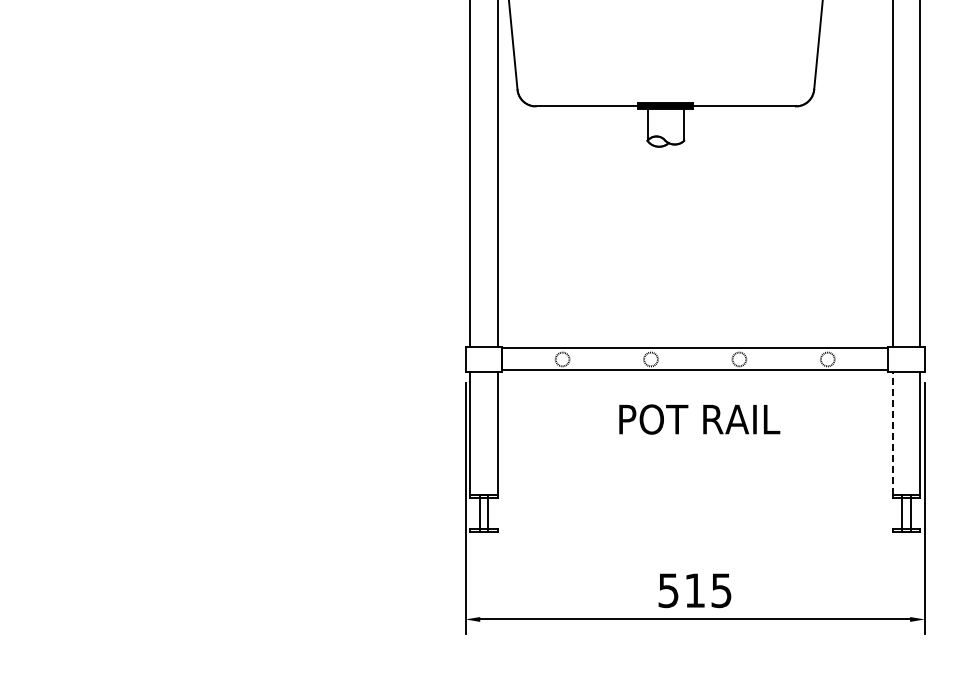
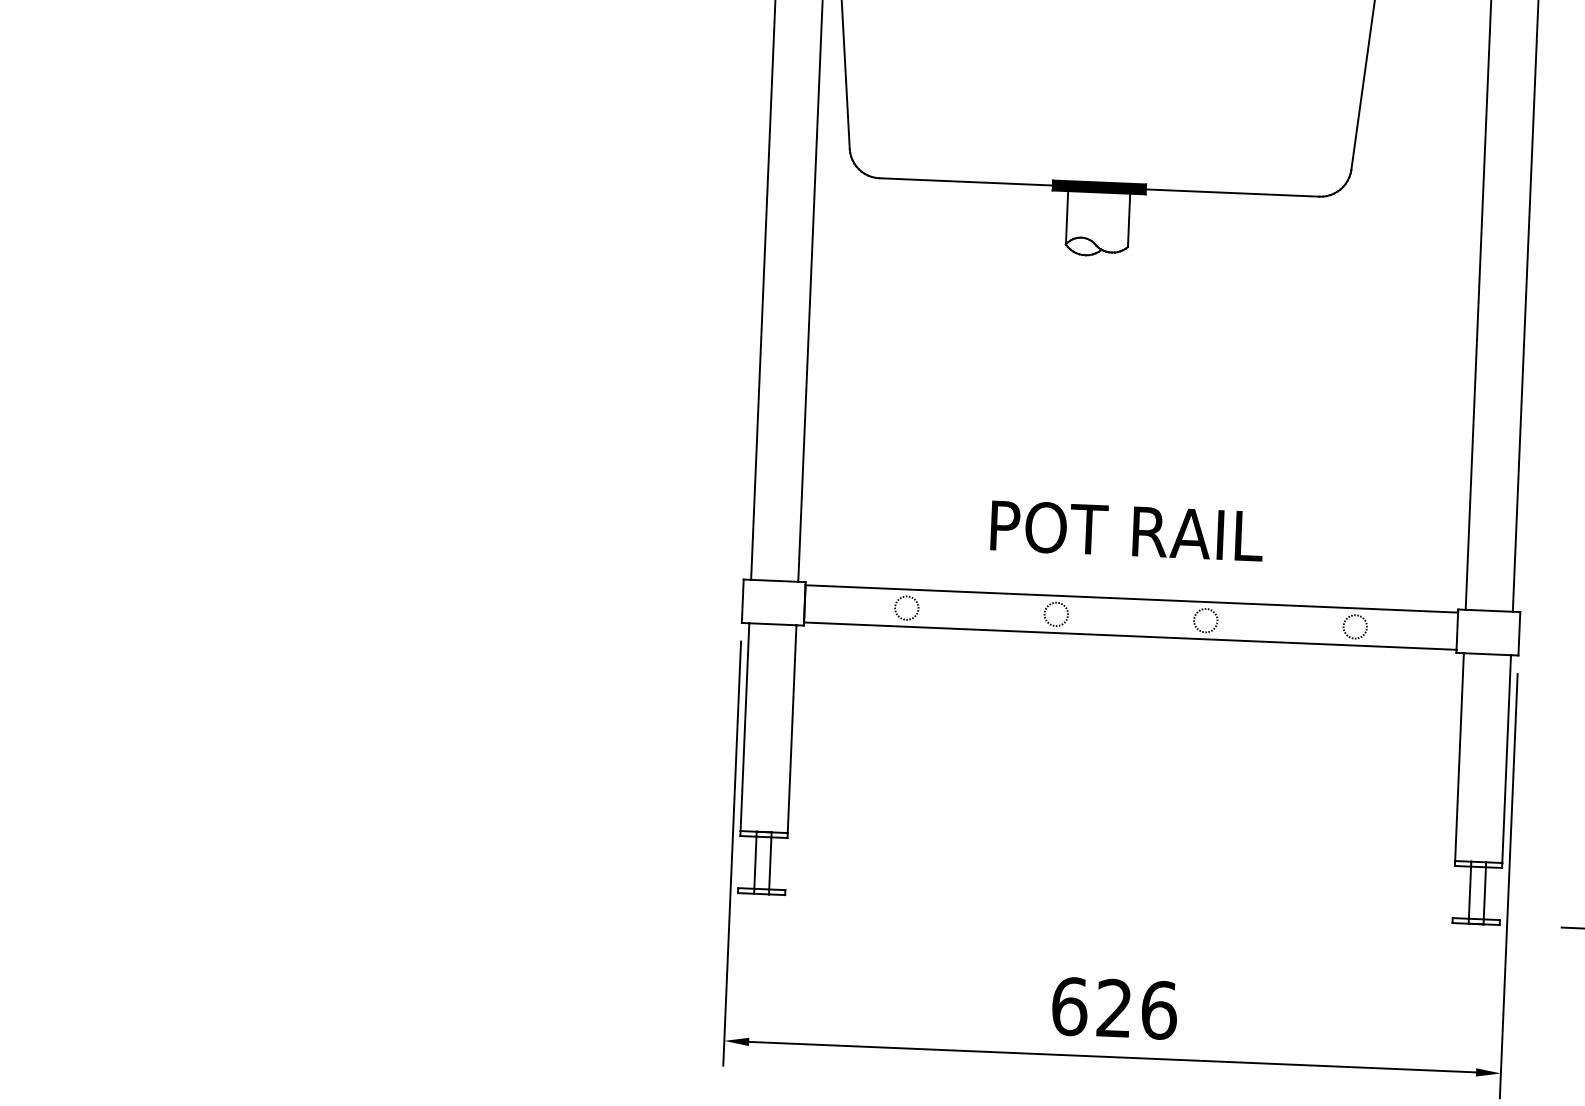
text: (699, 419) -> (1126, 530), moved
line: (892, 433) -> (1459, 756), dashed -> solid
text: (695, 590) -> (1115, 1008), 515 -> 626

